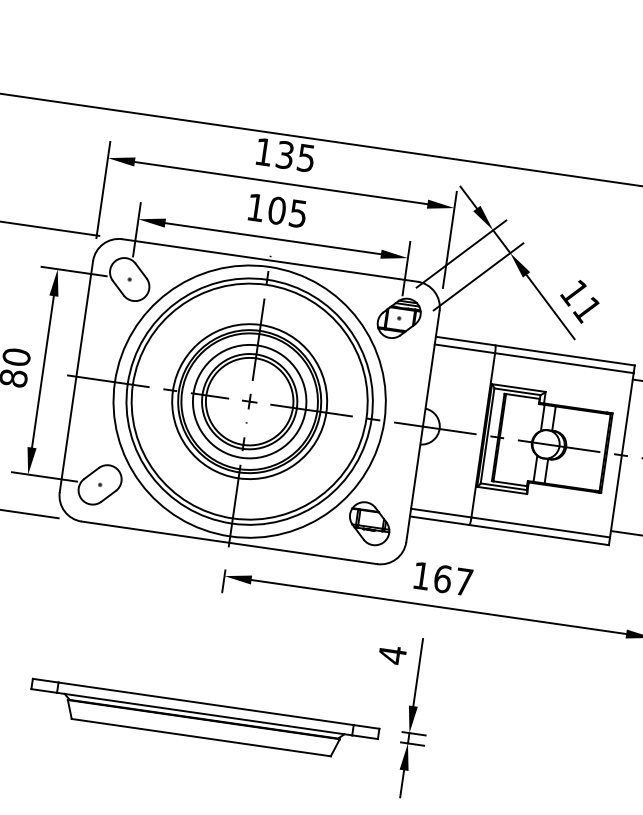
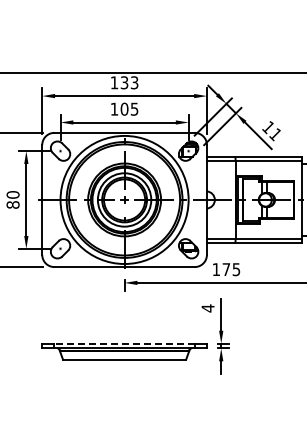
text: (306, 157) -> (134, 82), 135 -> 133
text: (453, 580) -> (231, 269), 167 -> 175
line: (205, 703) -> (124, 343), solid -> dashed

